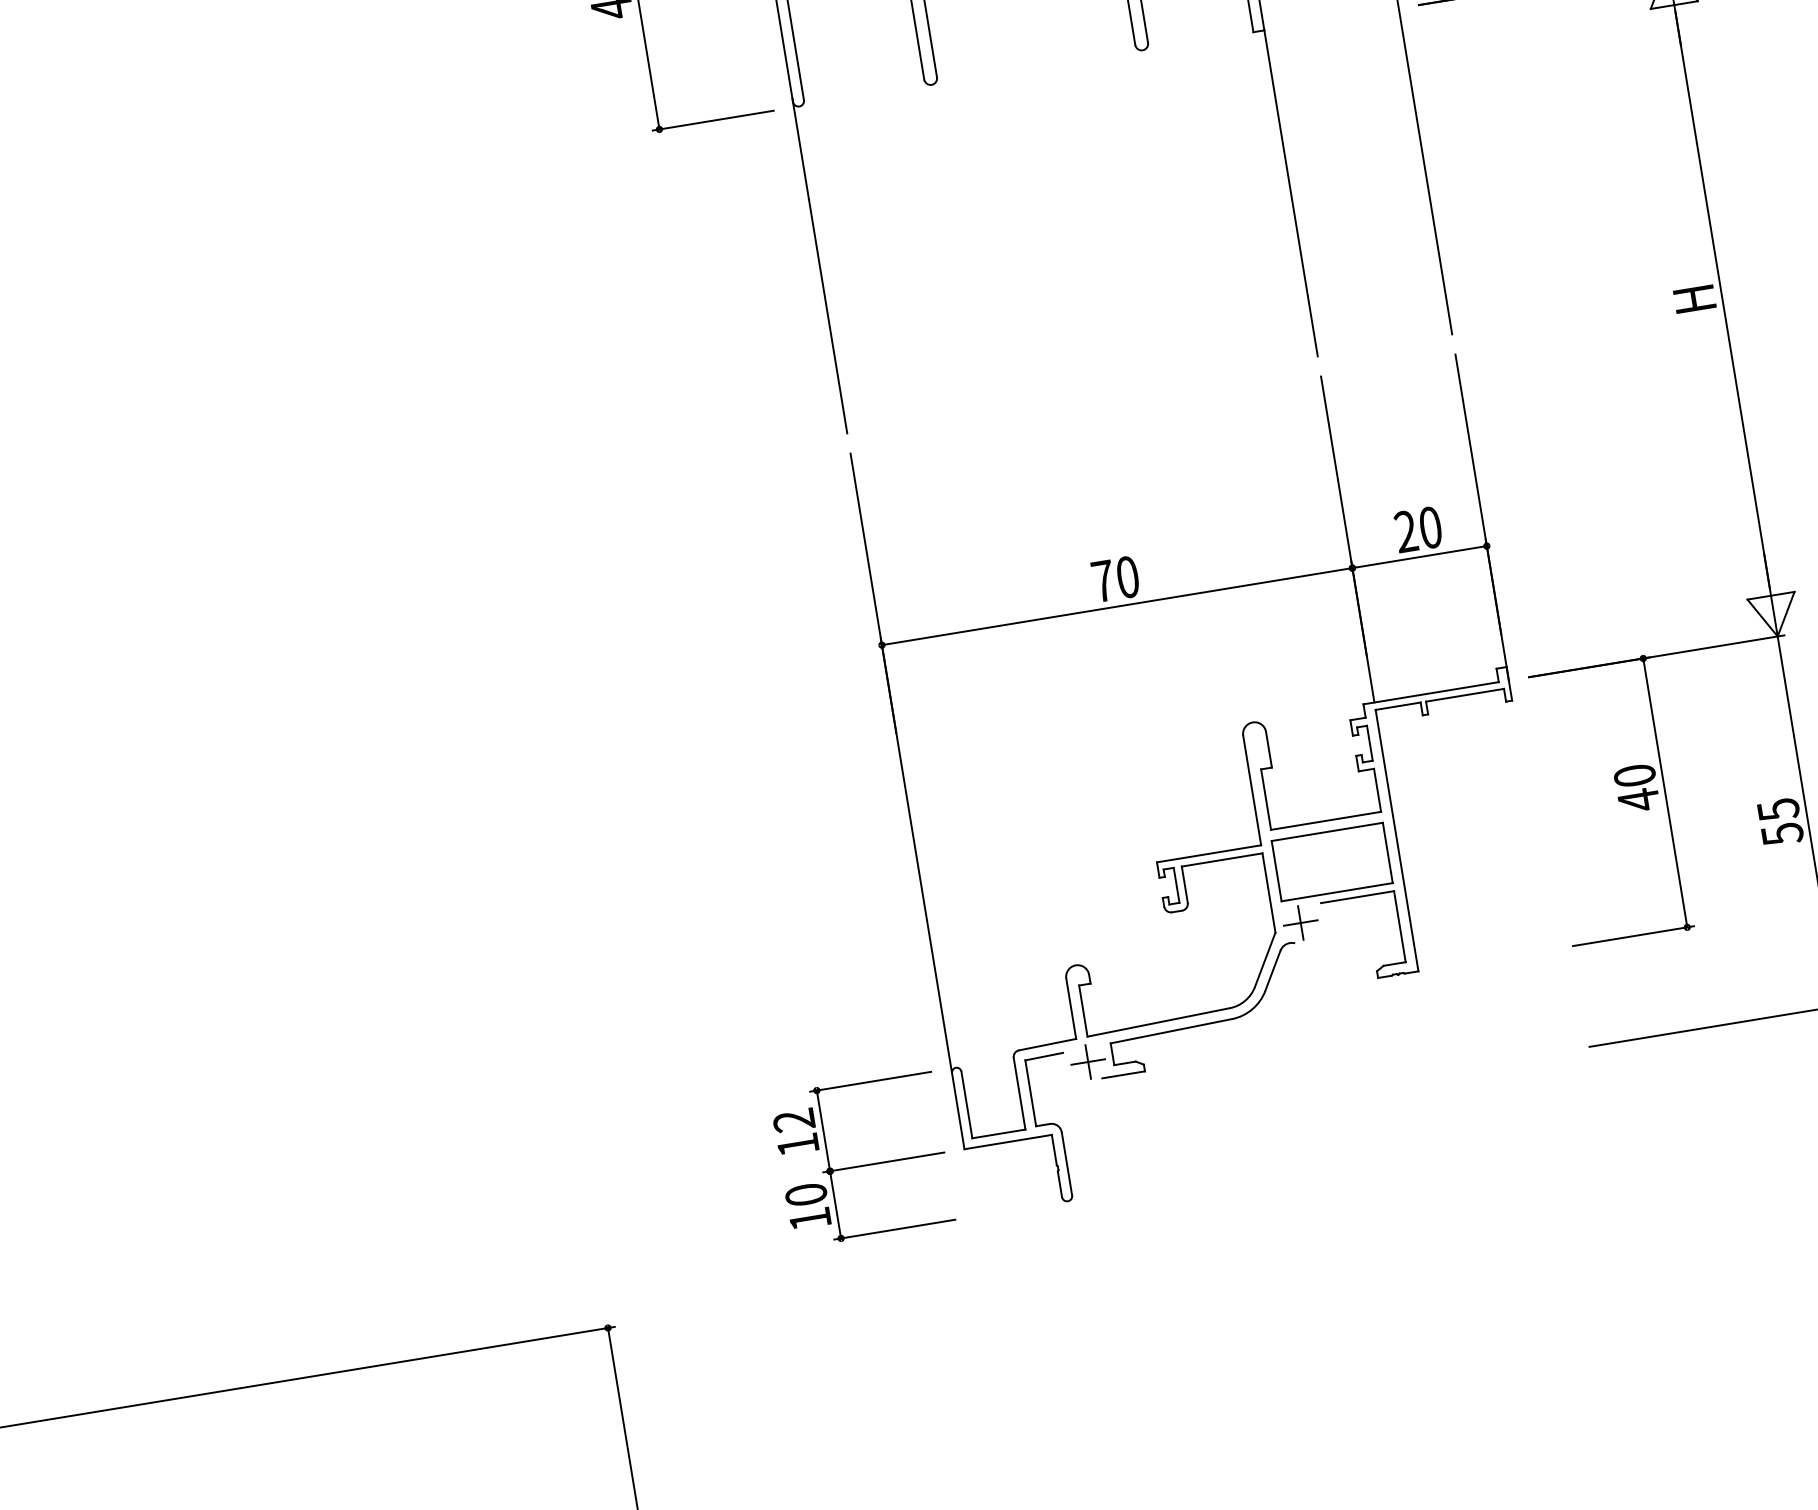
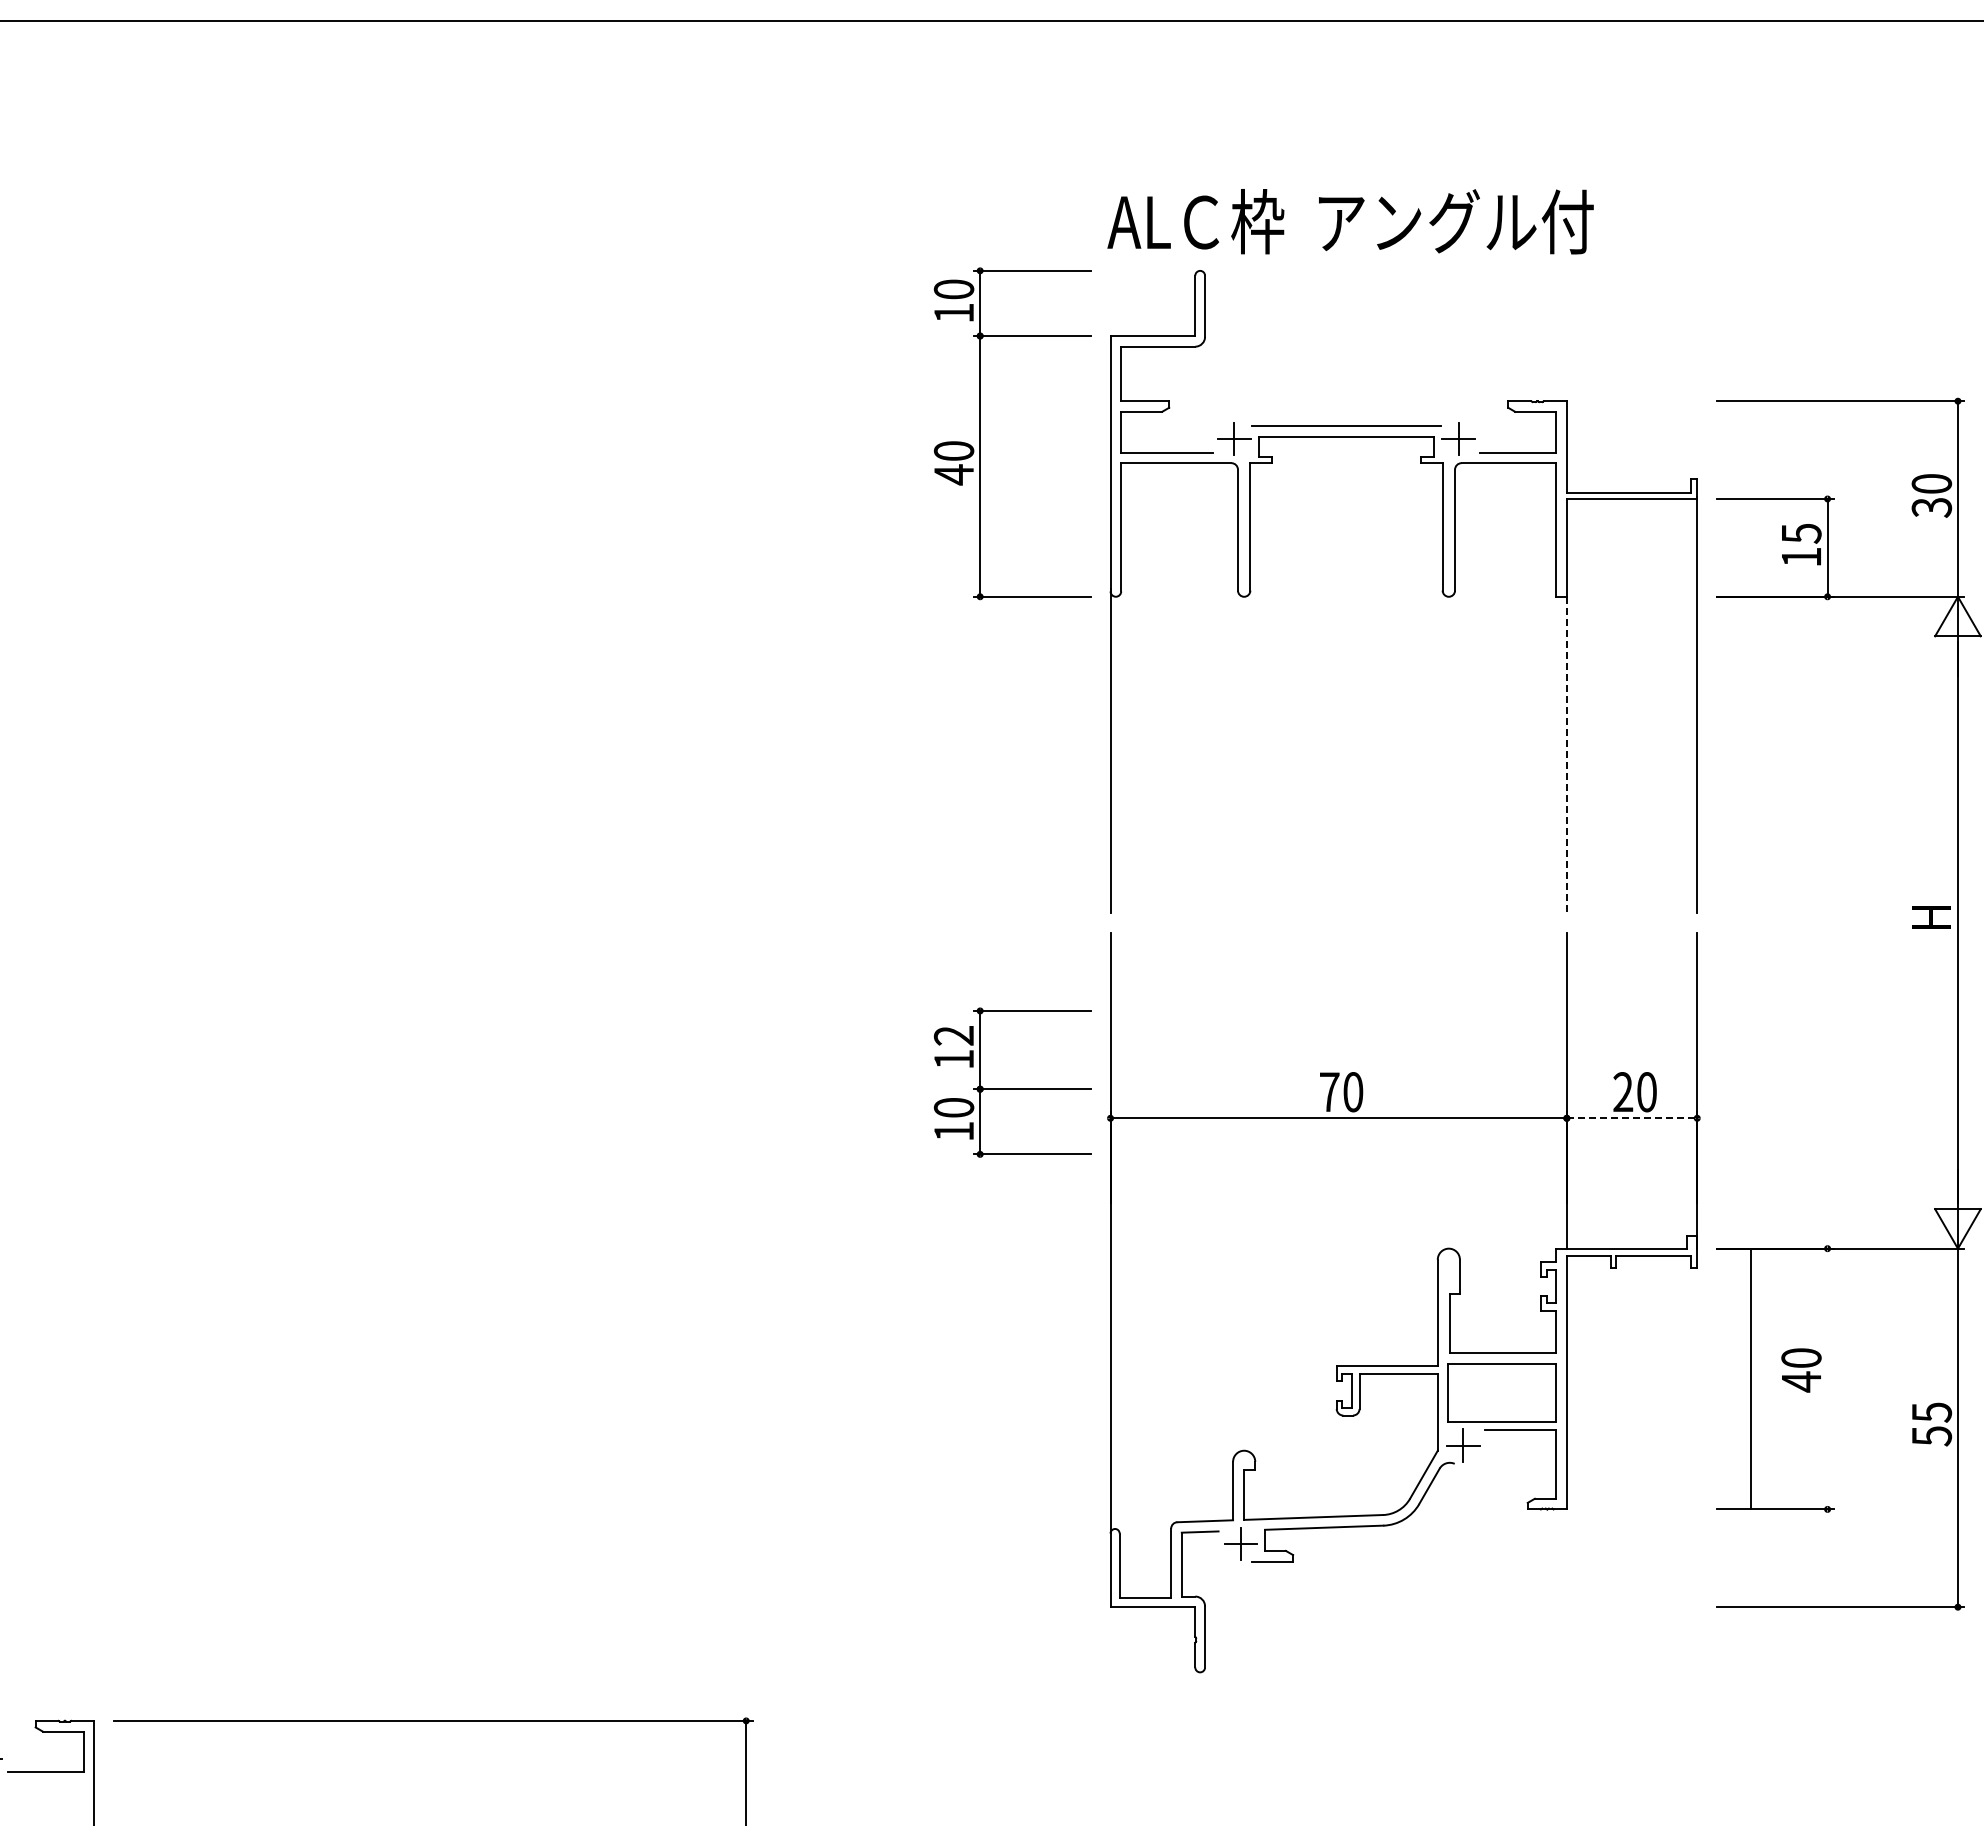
line: (1290, 194) -> (1566, 755), solid -> dashed
line: (1420, 557) -> (1632, 1118), solid -> dashed
line: (1665, 792) -> (1750, 1378), moved
part: (862, 1158) -> (1012, 1082), moved

